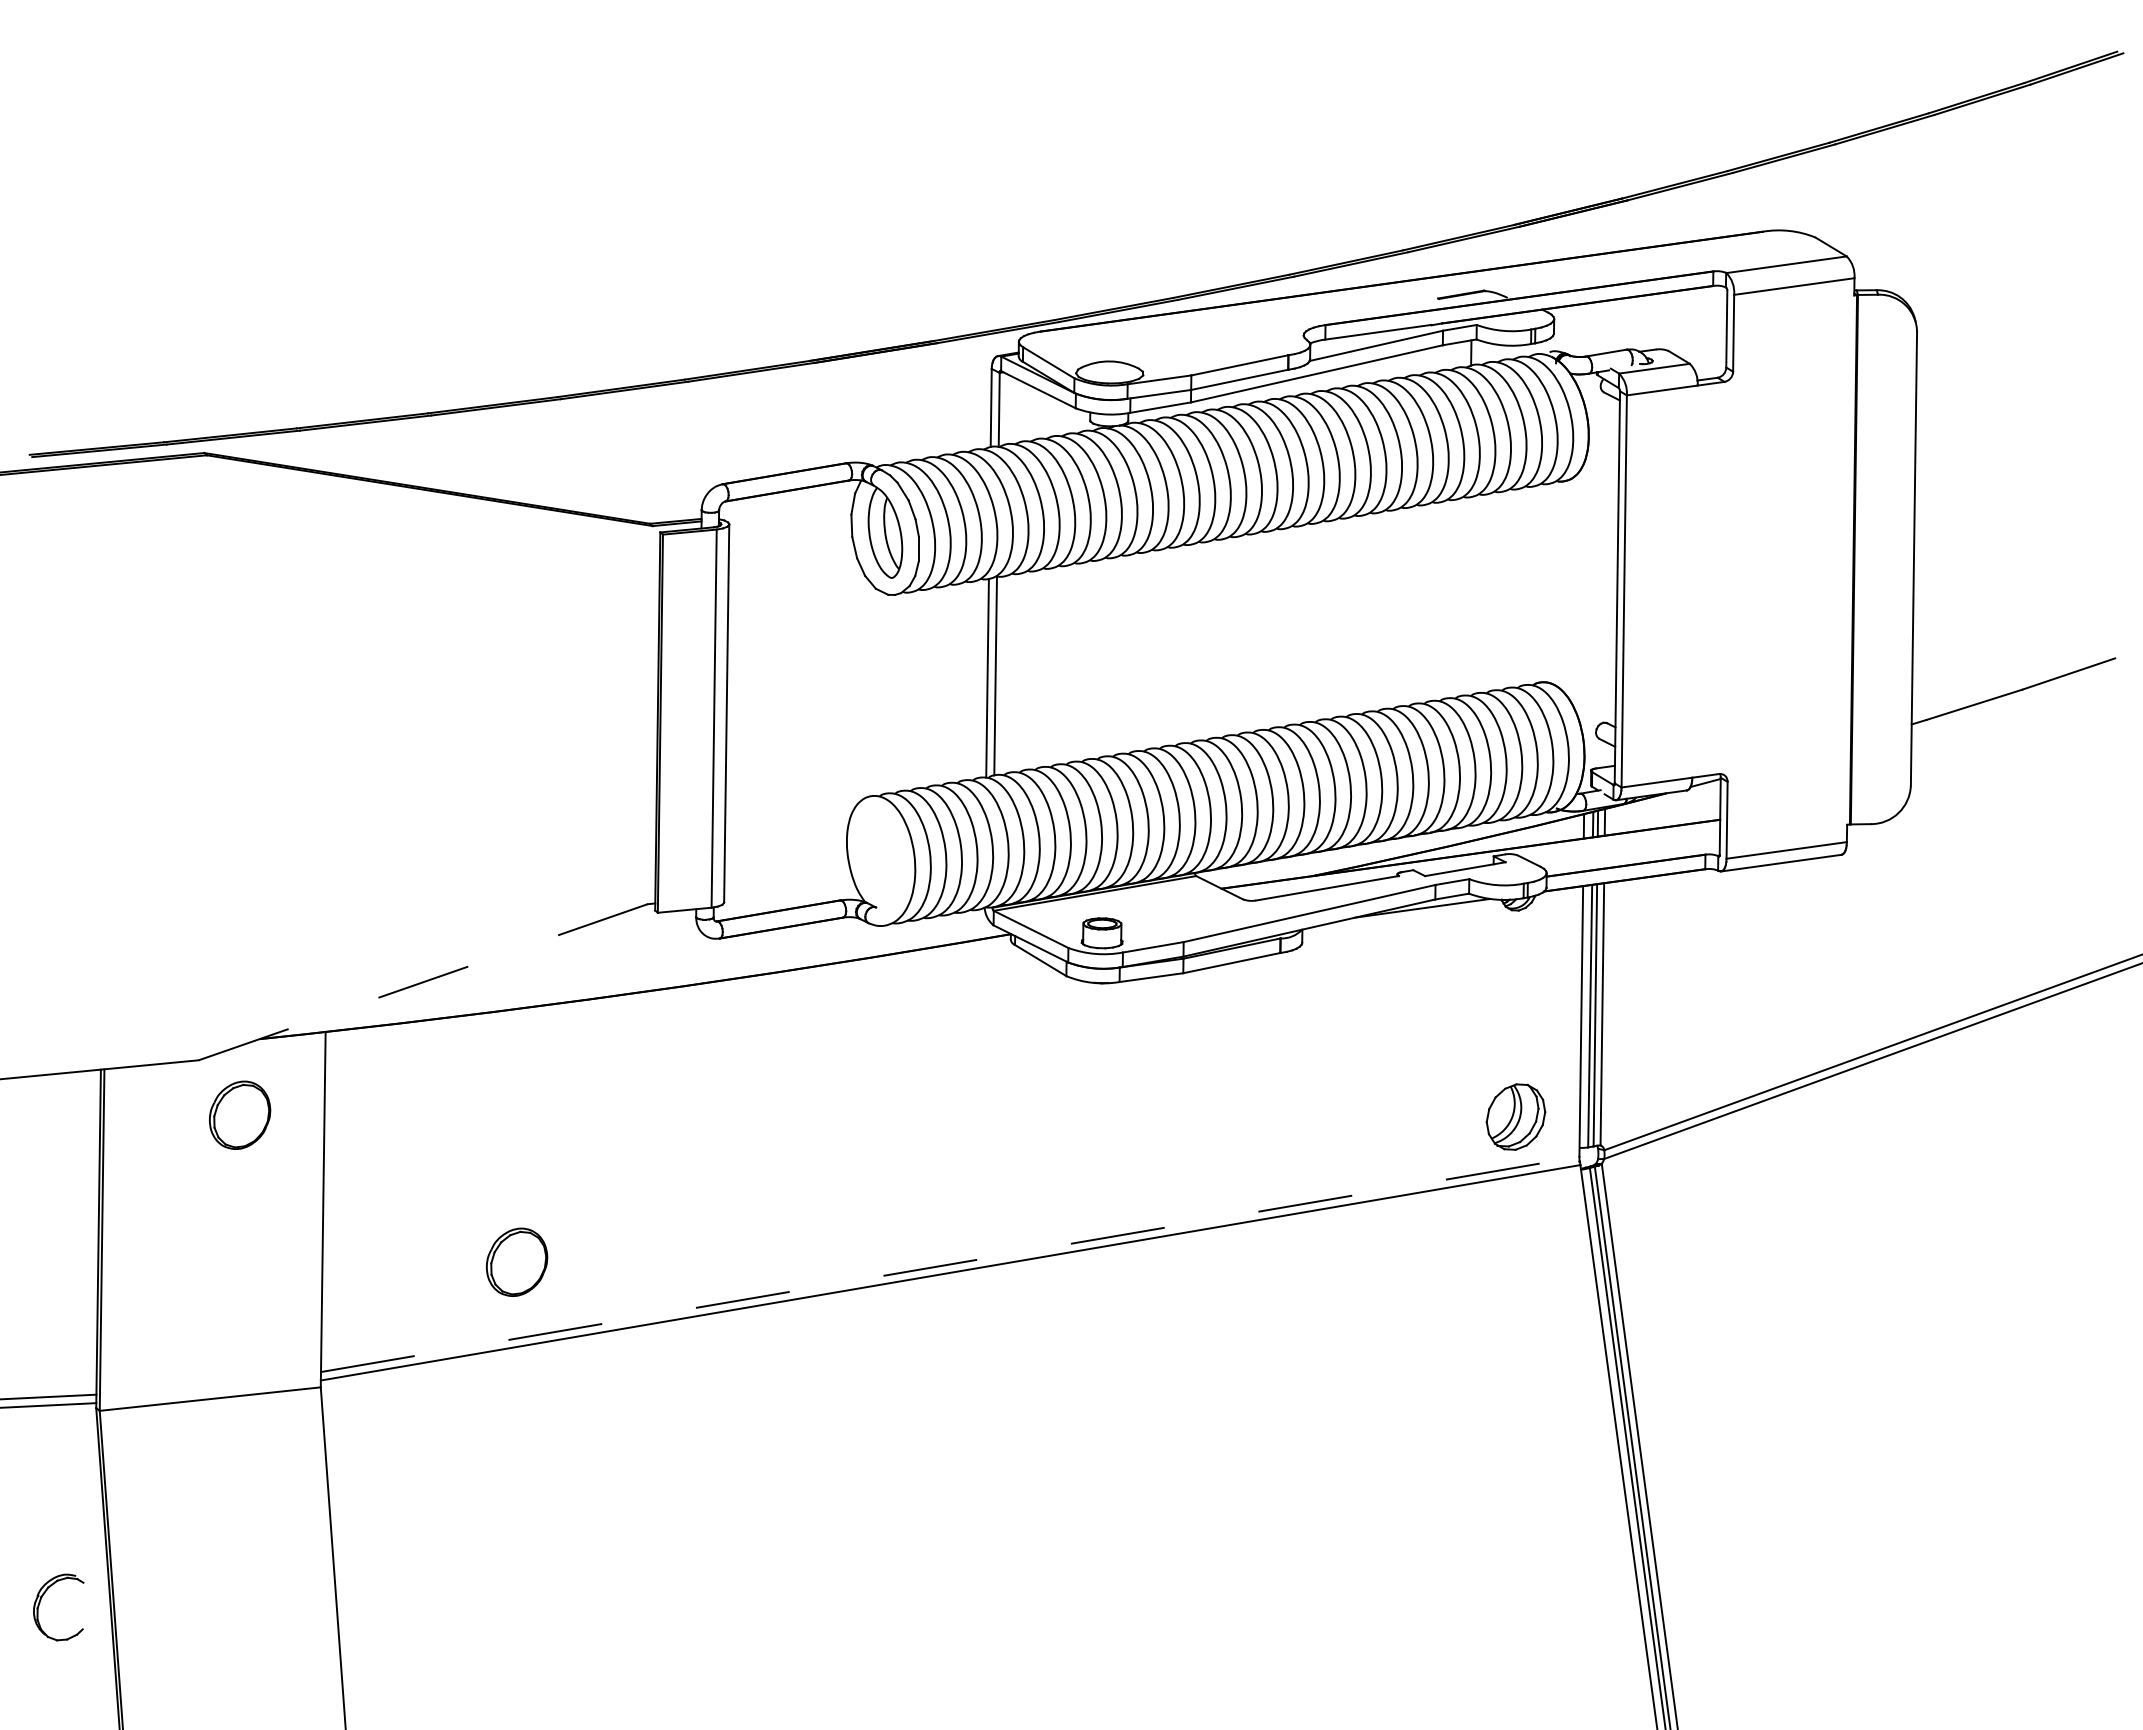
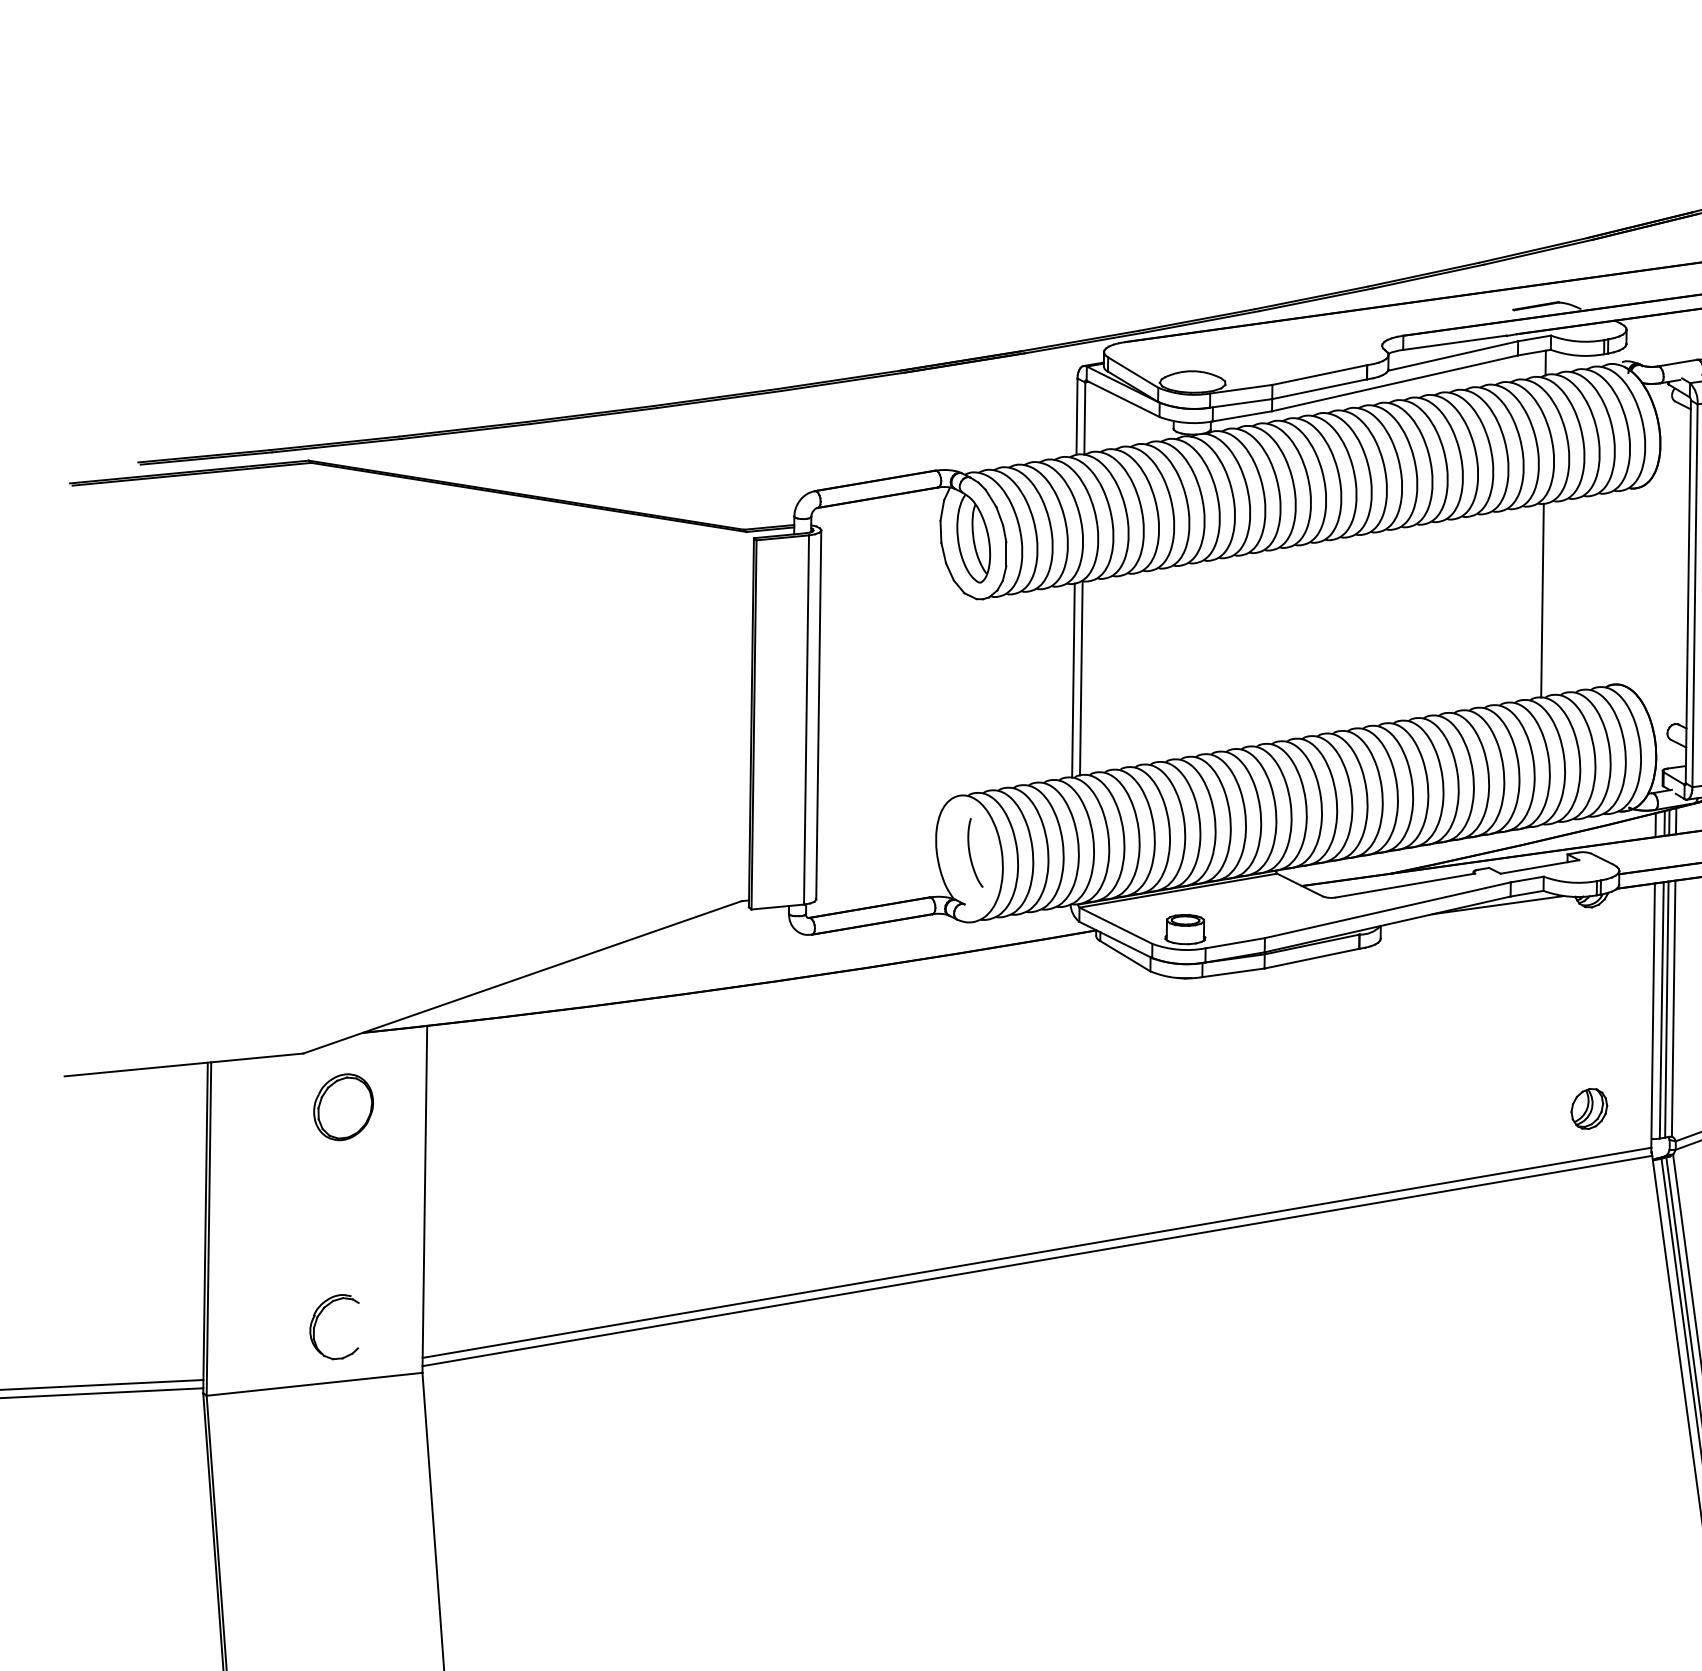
line: (1467, 596) -> (1542, 600), added
curve: (882, 855) -> (970, 853), added
line: (423, 982) -> (522, 977), dashed -> solid
part: (1515, 1116) -> (1588, 1108), size x0.62
part: (517, 1261) -> (614, 1249), removed
line: (950, 1264) -> (1037, 1252), dashed -> solid
part: (41, 1600) -> (317, 1320), moved

